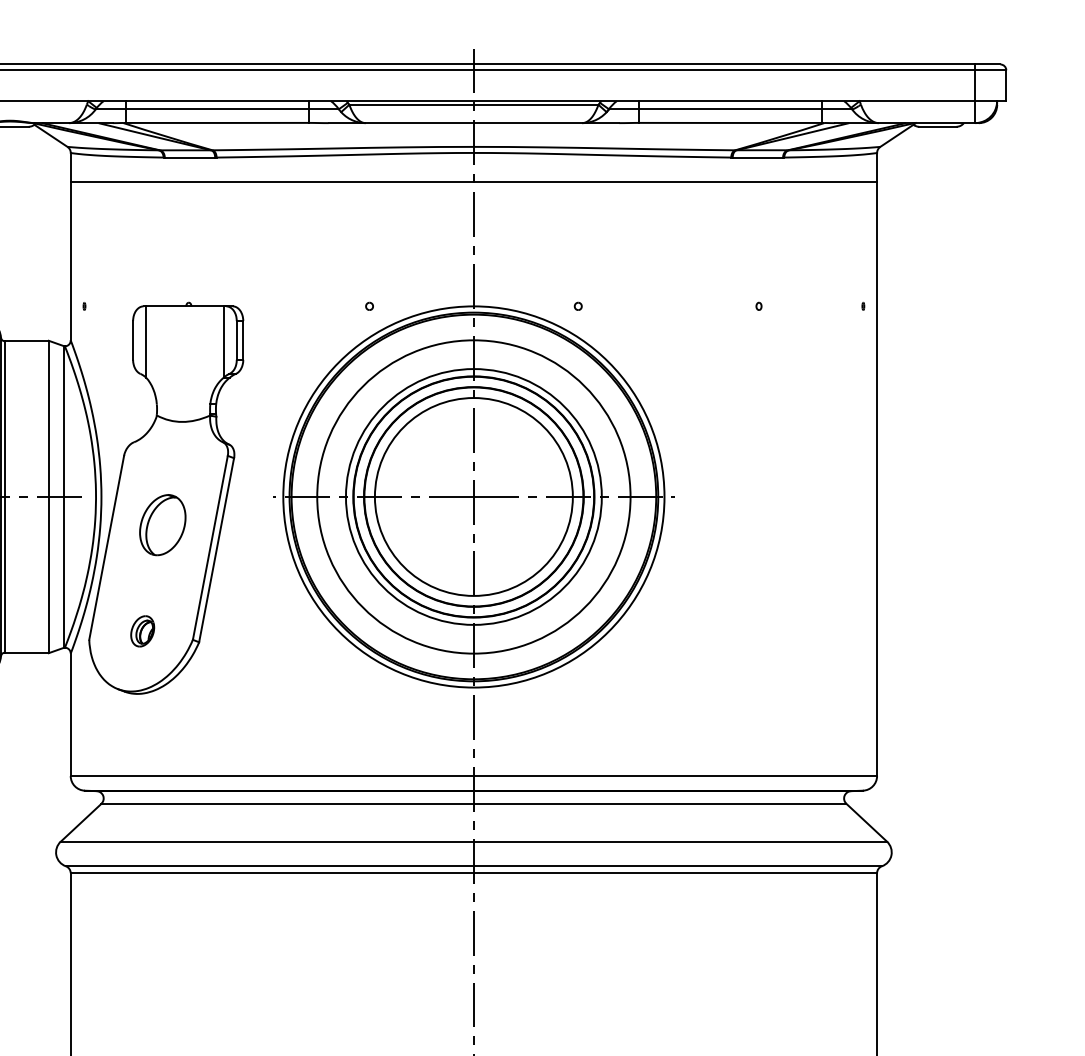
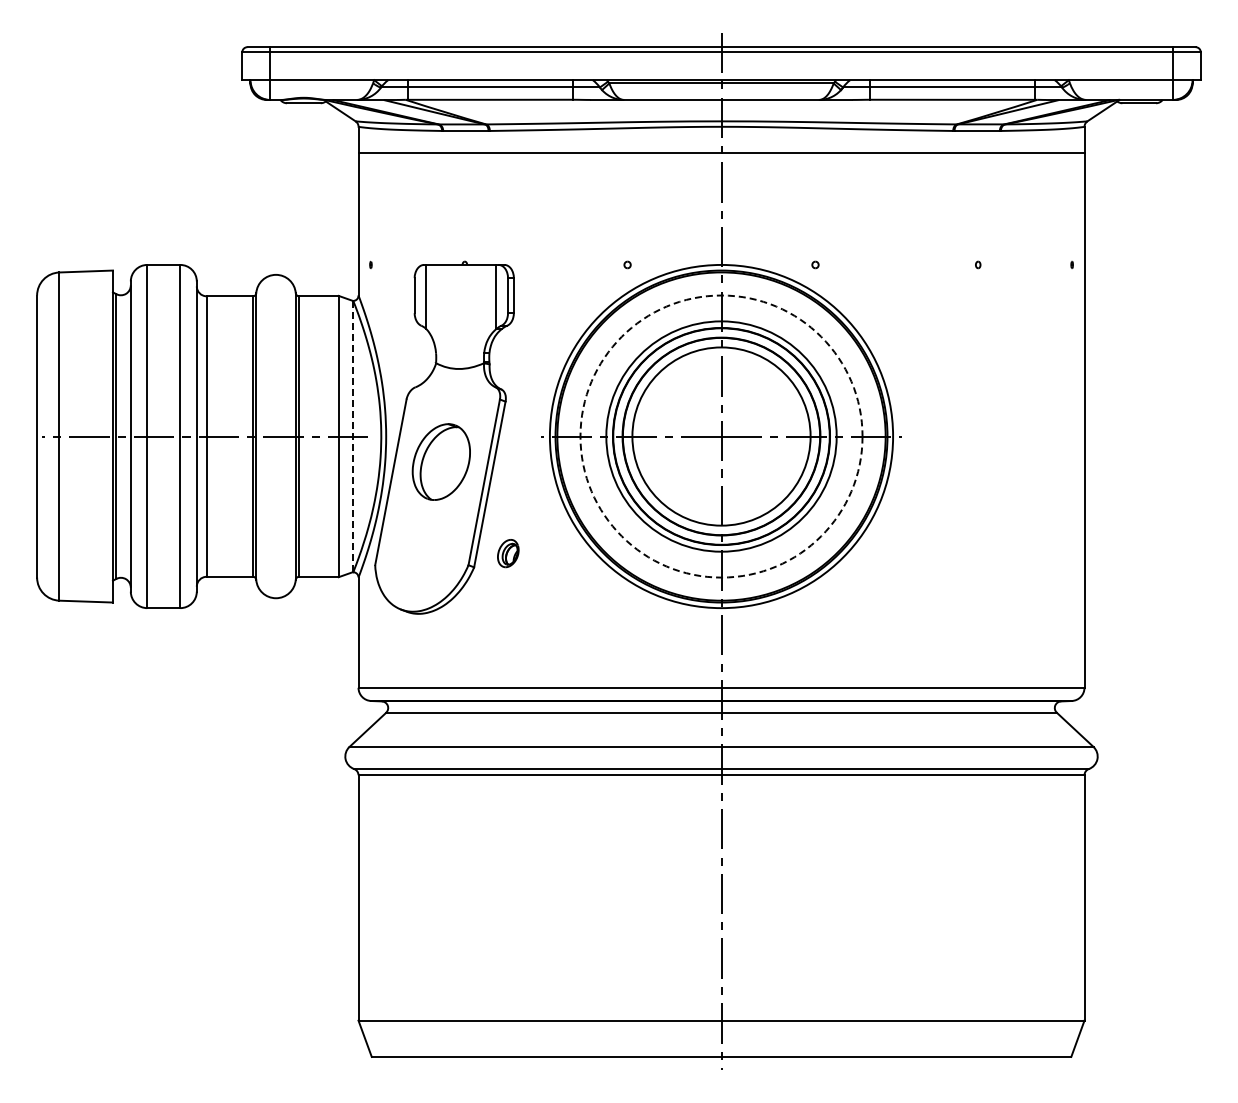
line: (64, 496) -> (352, 436), solid -> dashed
circle: (473, 496) -> (721, 436), solid -> dashed
part: (162, 524) -> (441, 461), size x1.4
part: (142, 631) -> (508, 553), moved

